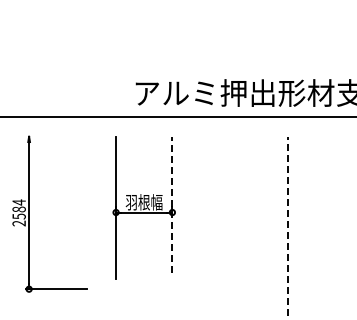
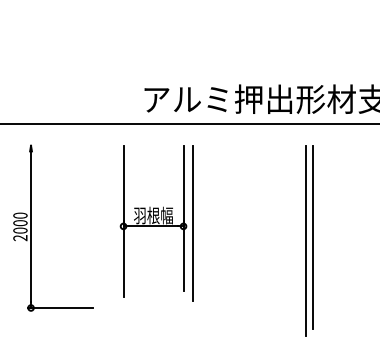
line: (172, 204) -> (183, 217), dashed -> solid
text: (18, 209) -> (19, 223), 2584 -> 2000
line: (181, 209) -> (193, 223), added
line: (294, 222) -> (313, 237), added
line: (287, 225) -> (305, 240), dashed -> solid

